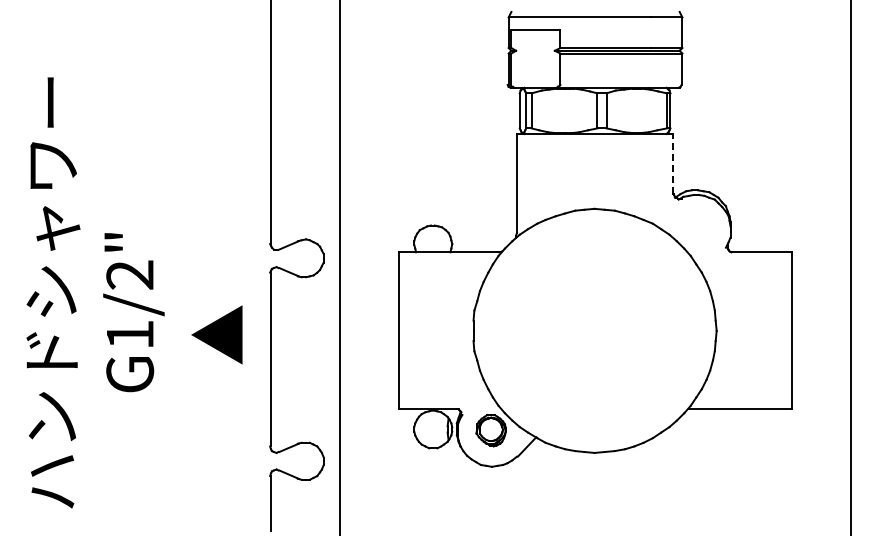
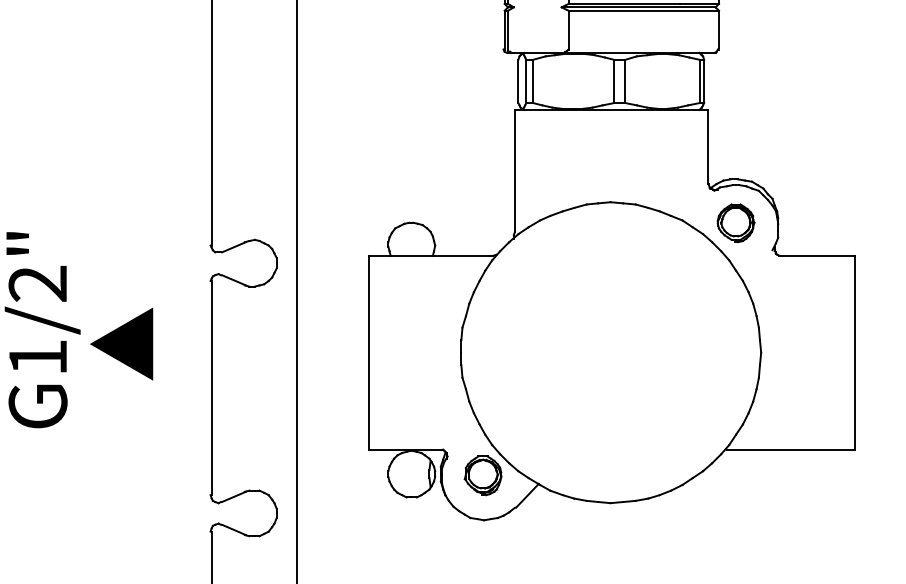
line: (673, 163) -> (707, 146), dashed -> solid
part: (696, 225) -> (736, 222), added
text: (216, 334) -> (121, 343), moved

